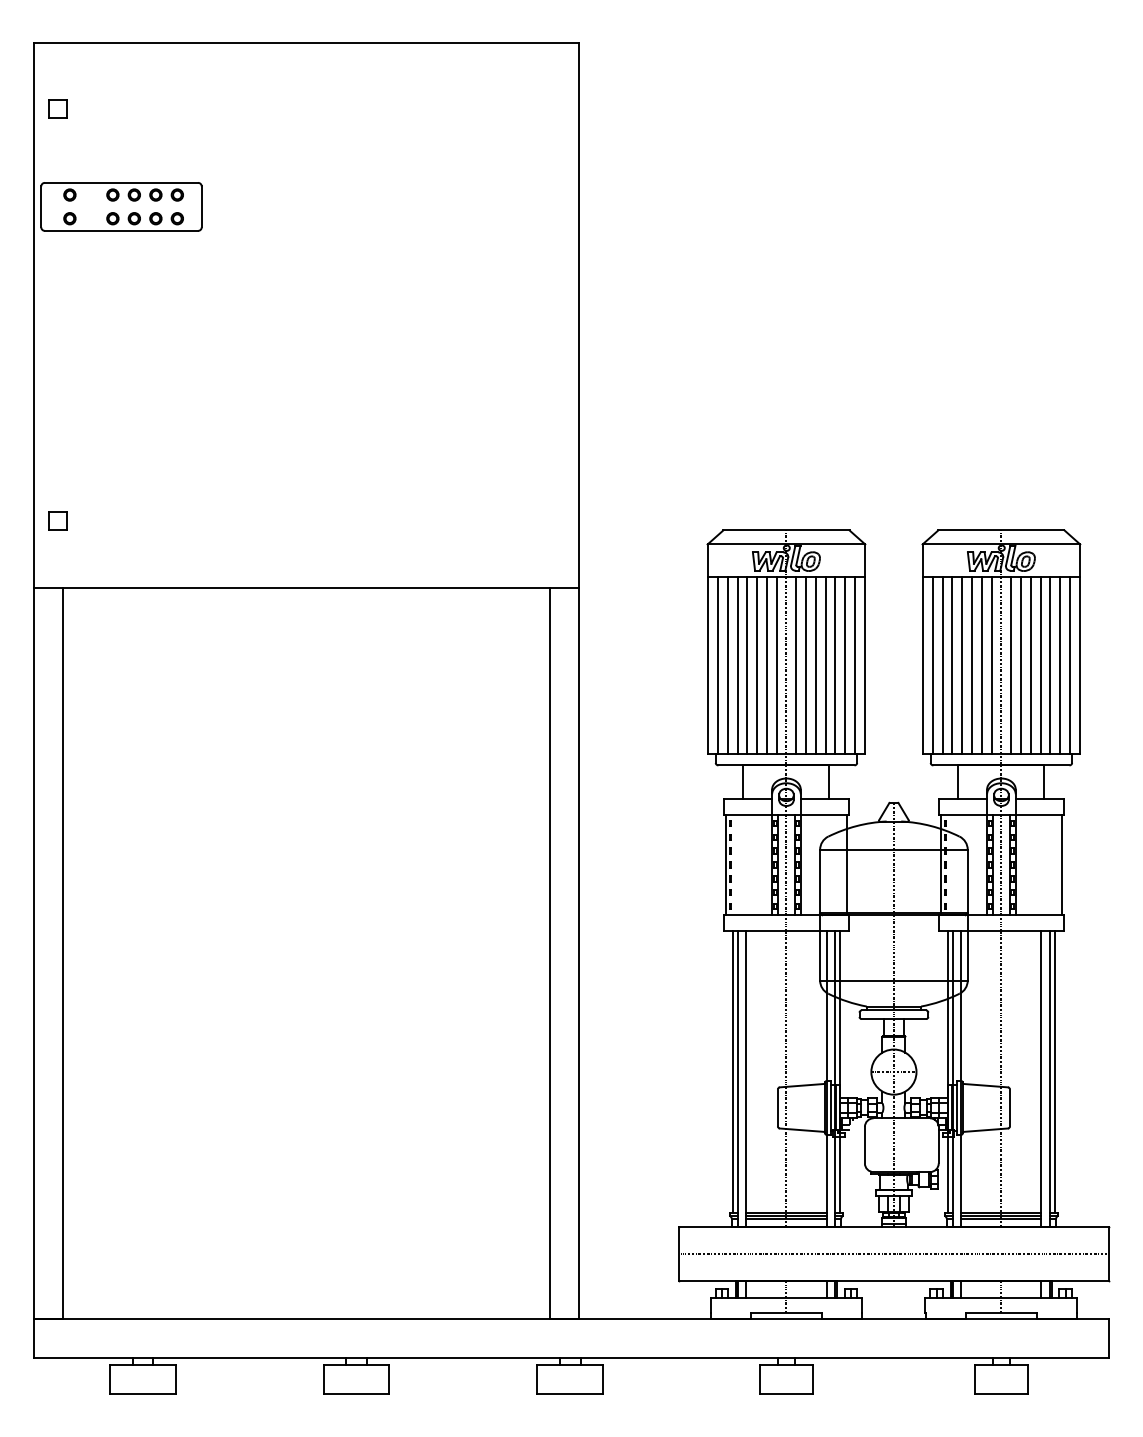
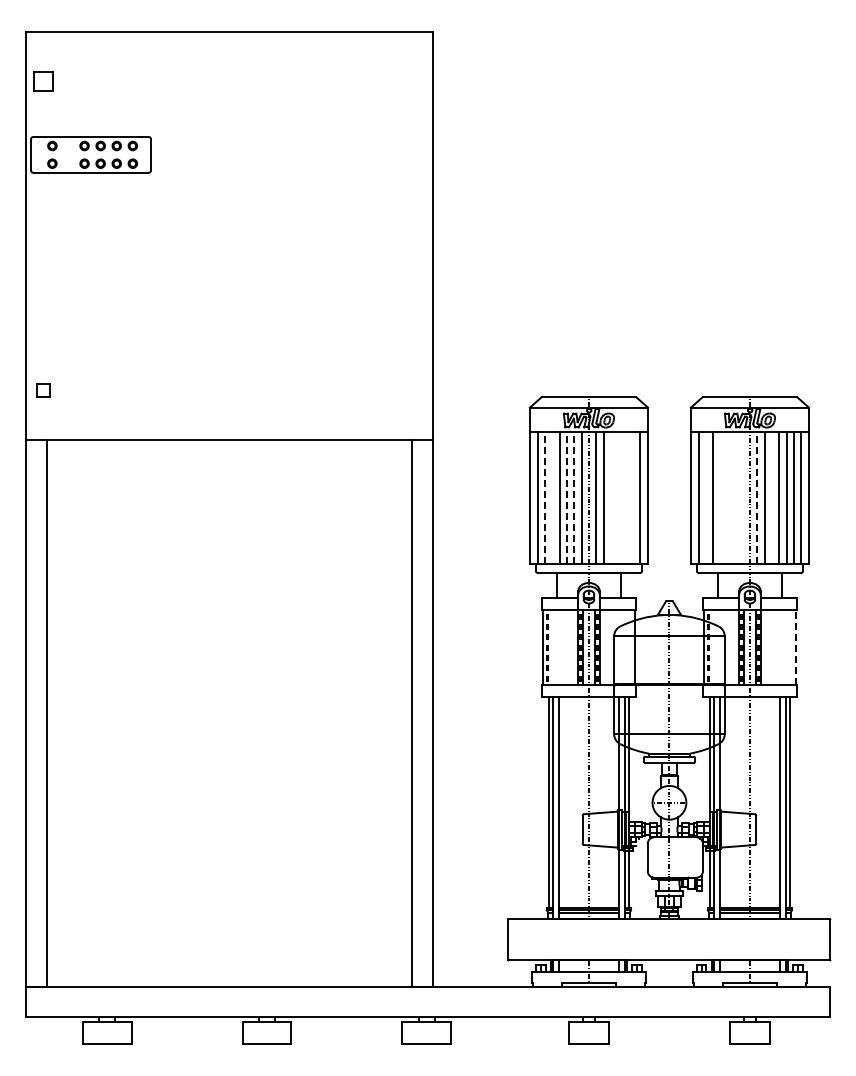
part: (58, 108) -> (43, 81), size x1.4
line: (728, 665) -> (545, 498), solid -> dashed
line: (737, 665) -> (552, 498), removed
line: (756, 665) -> (566, 498), solid -> dashed
line: (767, 665) -> (574, 498), solid -> dashed
line: (815, 665) -> (610, 498), removed
line: (825, 665) -> (618, 498), removed
line: (835, 665) -> (625, 498), removed
line: (844, 665) -> (632, 498), removed
line: (942, 665) -> (705, 498), removed
line: (962, 665) -> (720, 498), removed
line: (971, 665) -> (727, 498), removed
line: (982, 665) -> (735, 498), removed
line: (991, 665) -> (742, 498), removed
line: (1011, 665) -> (757, 498), solid -> dashed
line: (1030, 665) -> (771, 498), removed
line: (1062, 864) -> (795, 647), solid -> dashed
line: (893, 1254) -> (669, 939), removed

